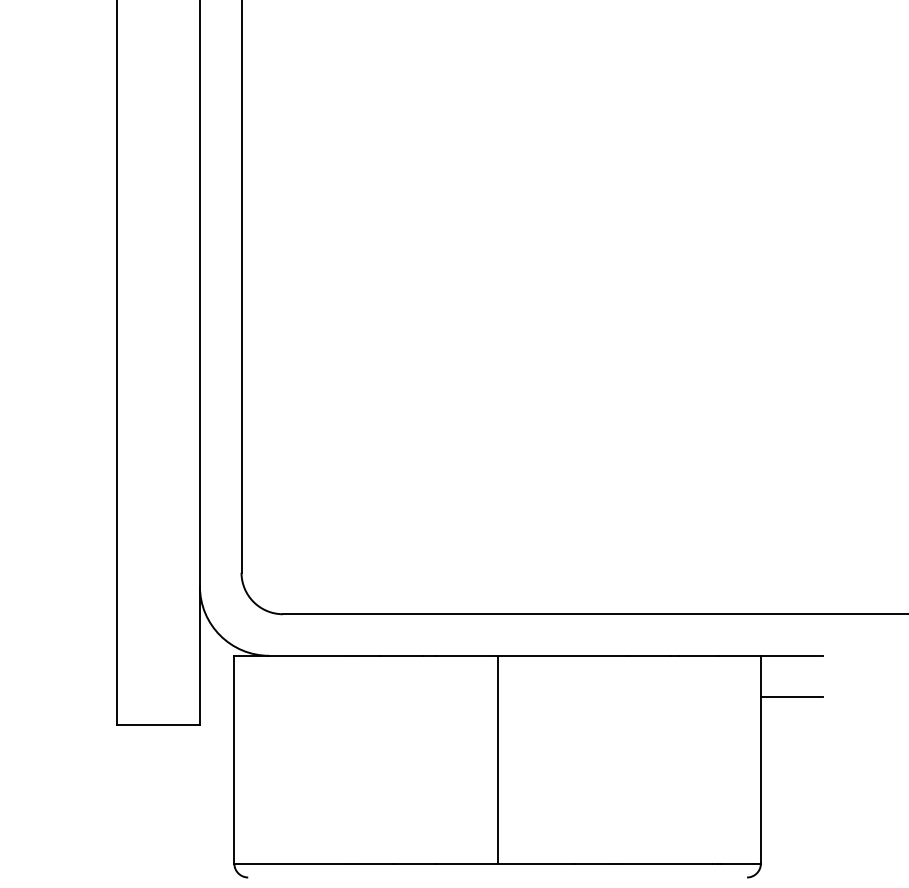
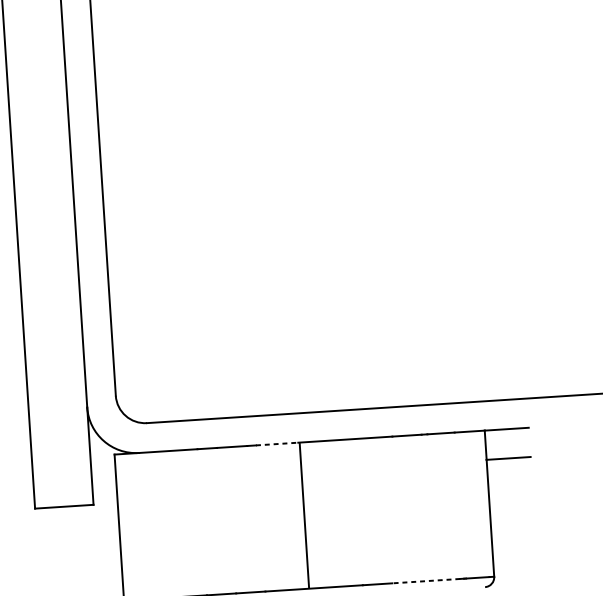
line: (466, 655) -> (277, 443), solid -> dashed
line: (663, 863) -> (425, 581), solid -> dashed

